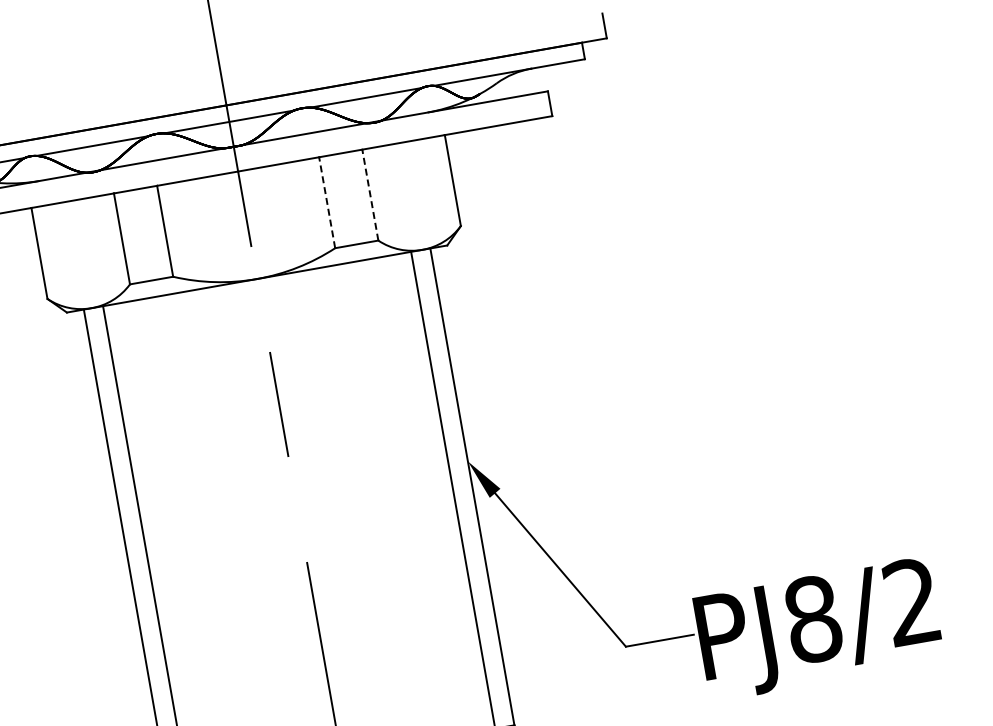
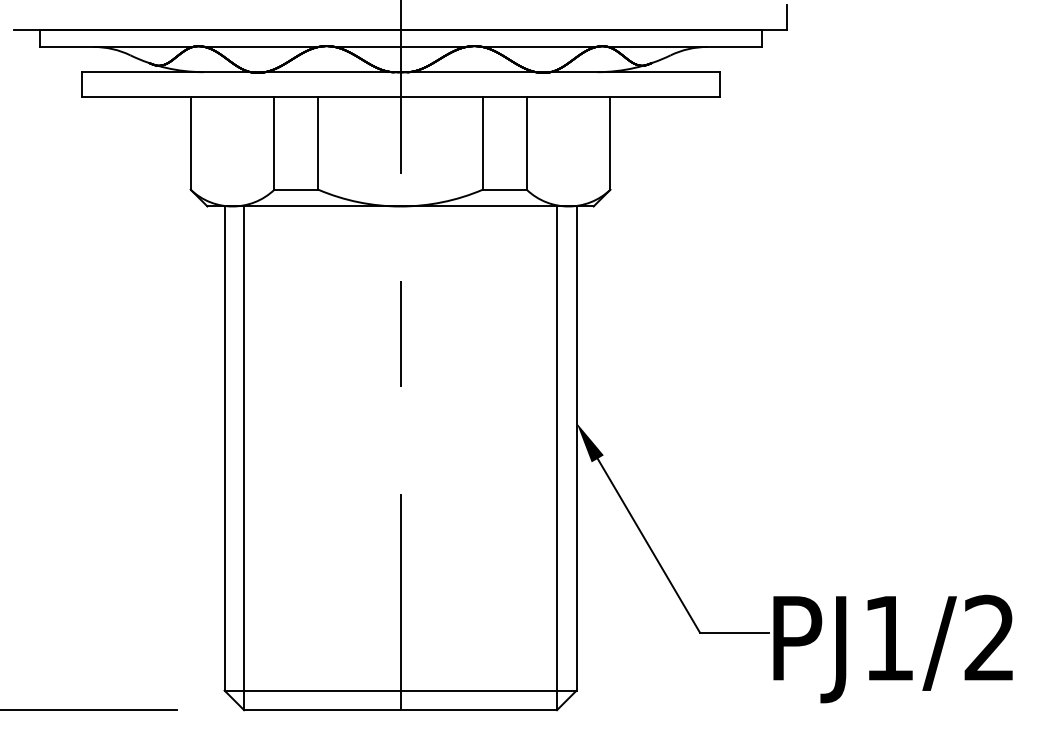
line: (370, 195) -> (526, 143), dashed -> solid
line: (326, 202) -> (482, 143), dashed -> solid
text: (813, 618) -> (889, 637), PJ8/2 -> PJ1/2

